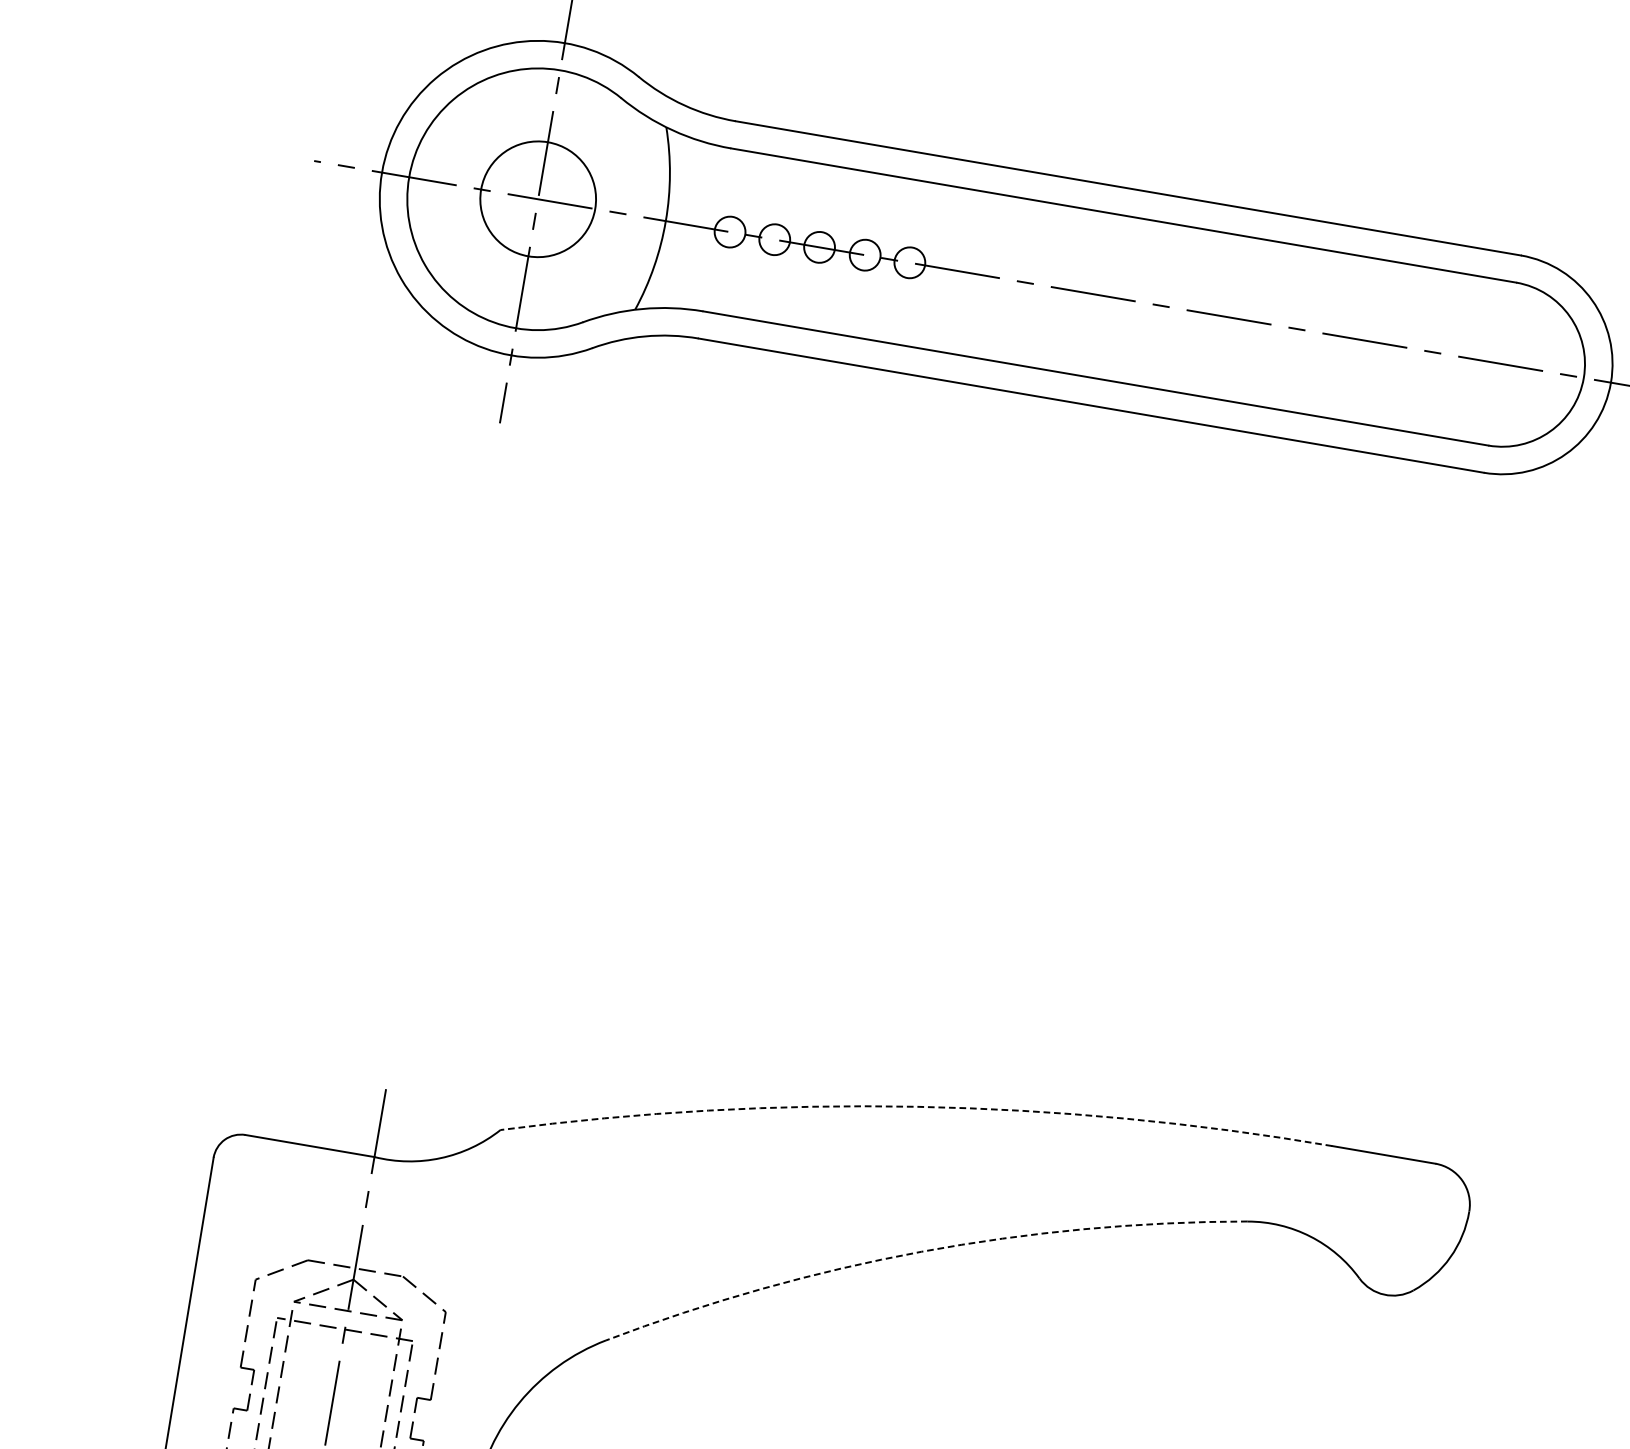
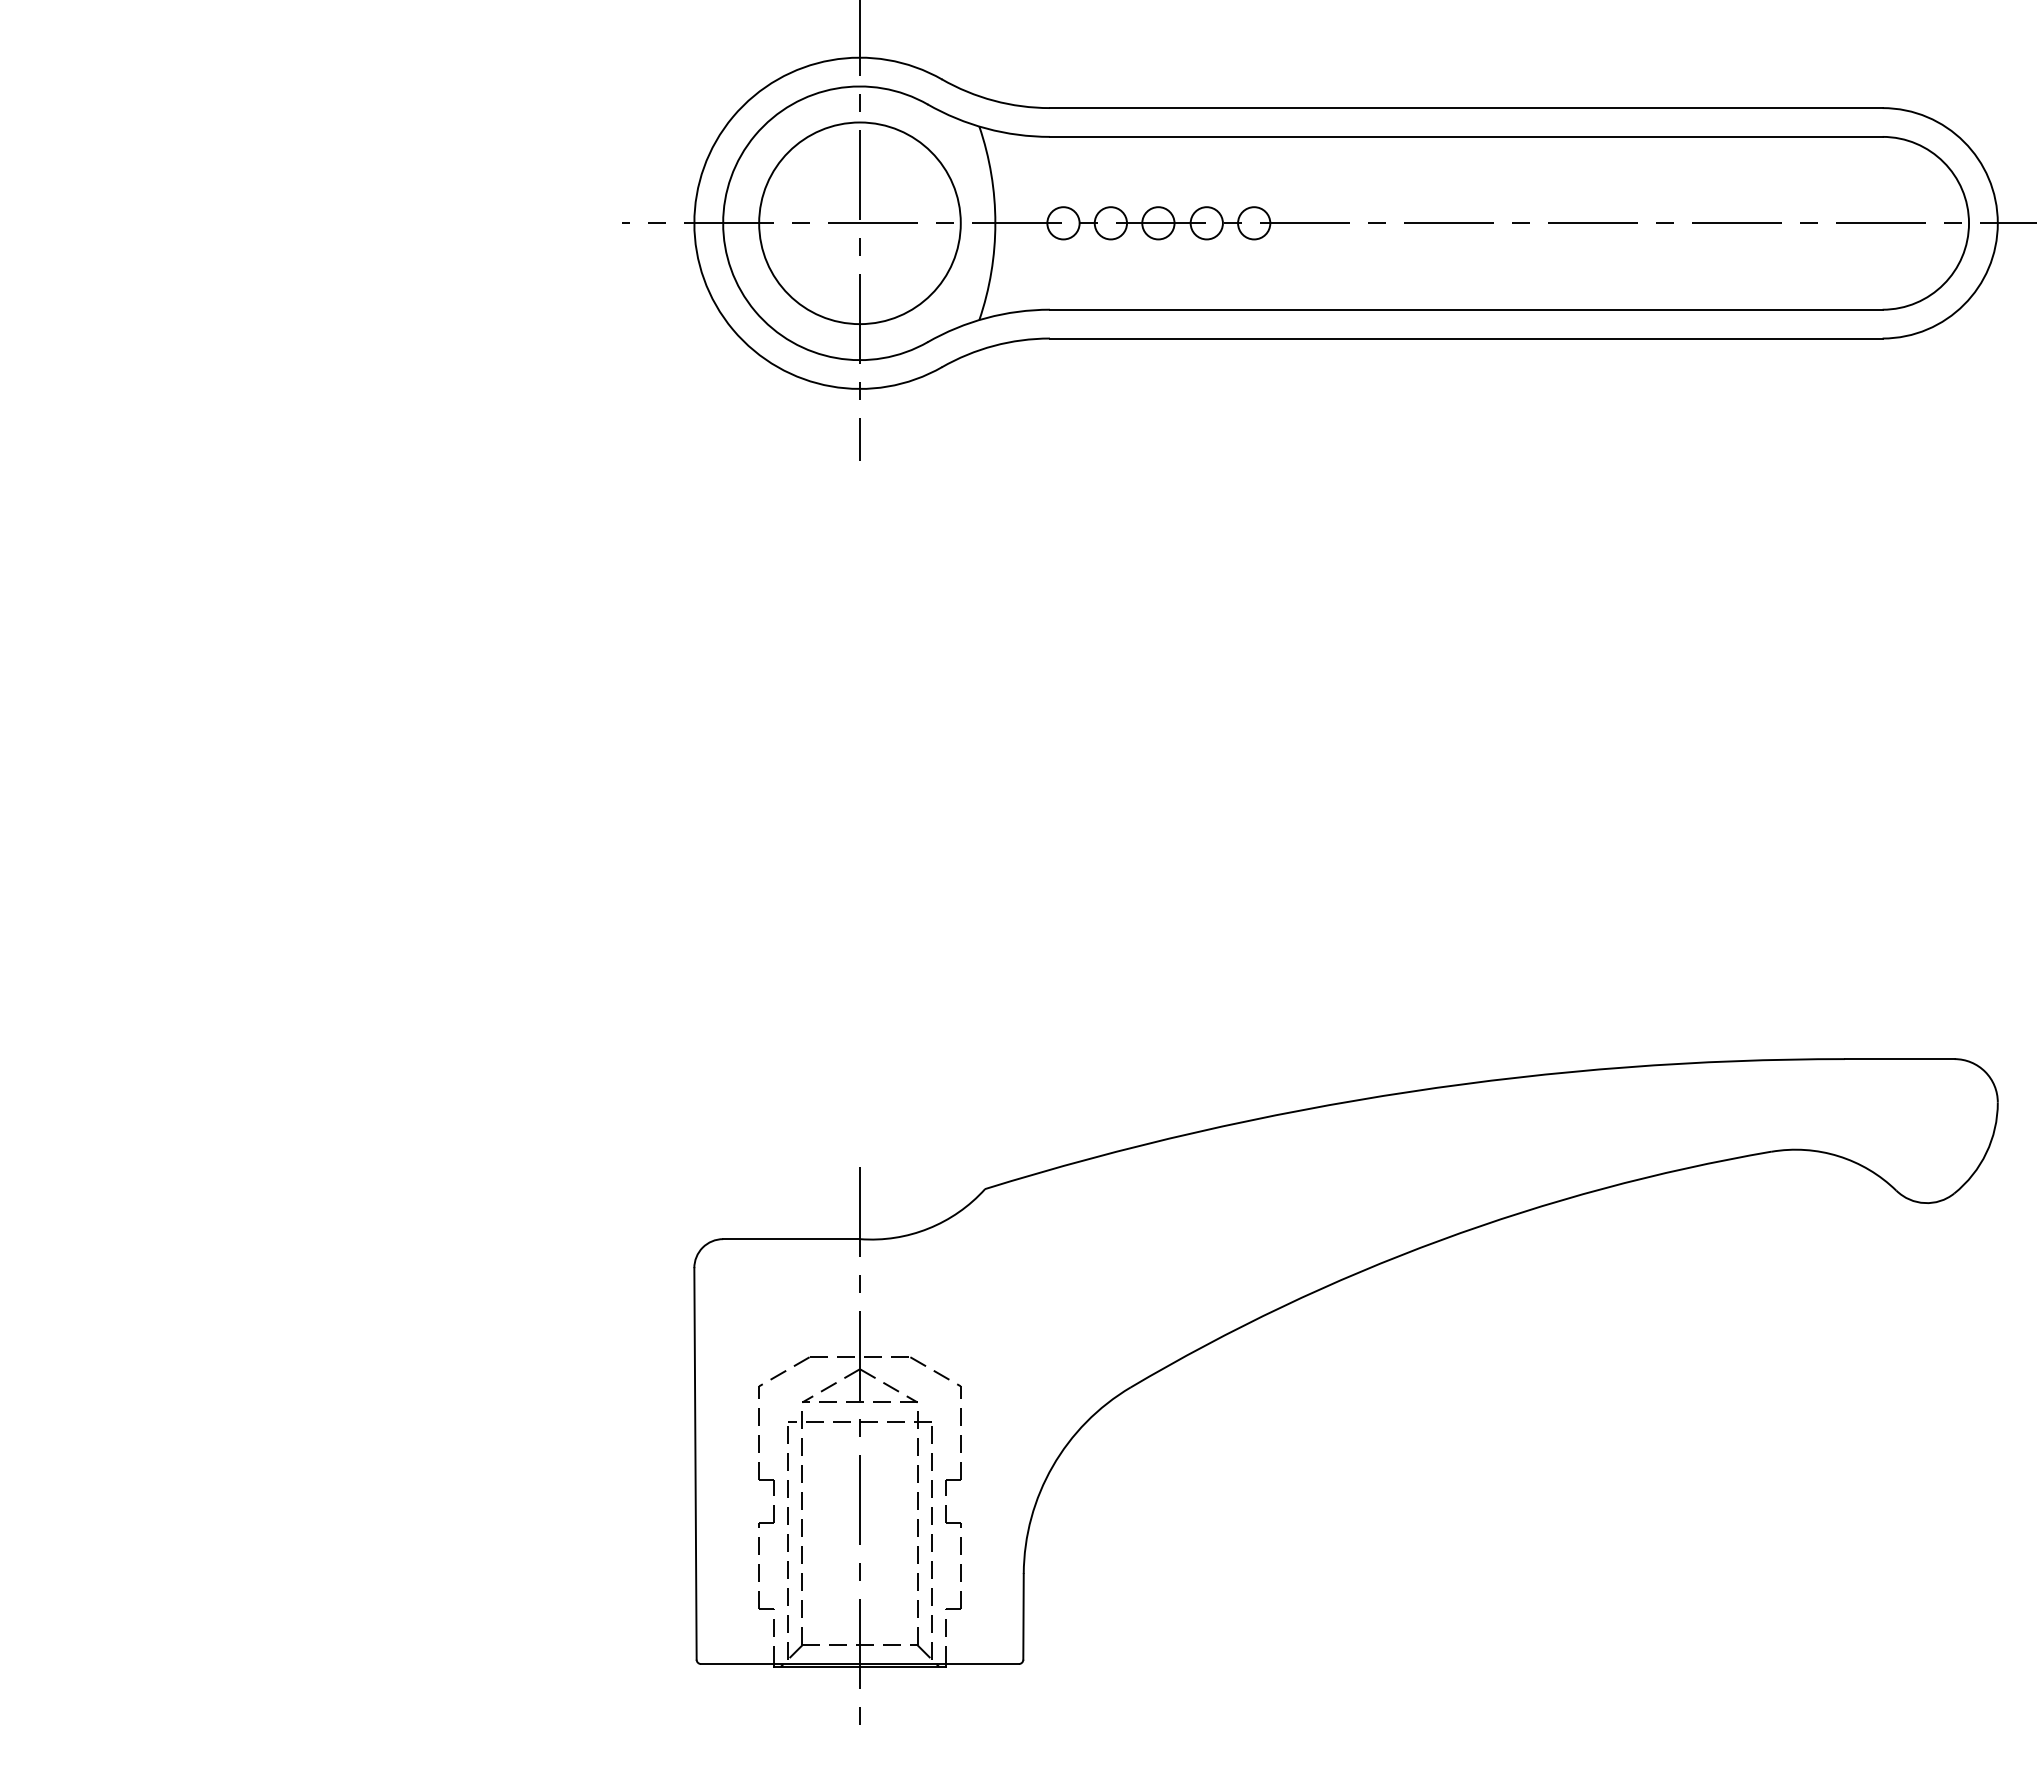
circle: (537, 199) -> (859, 223), size x1.67
arc: (917, 1106) -> (1410, 1091), dashed -> solid
arc: (921, 1251) -> (1440, 1240), dashed -> solid

